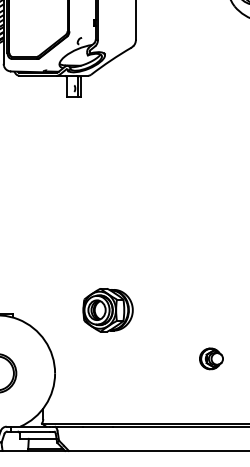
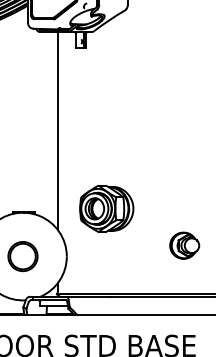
line: (42, 207) -> (57, 131), added
part: (107, 309) -> (106, 208), size x1.43
part: (211, 358) -> (184, 245), size x1.67

